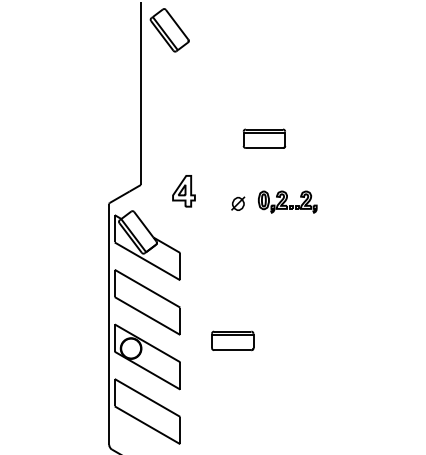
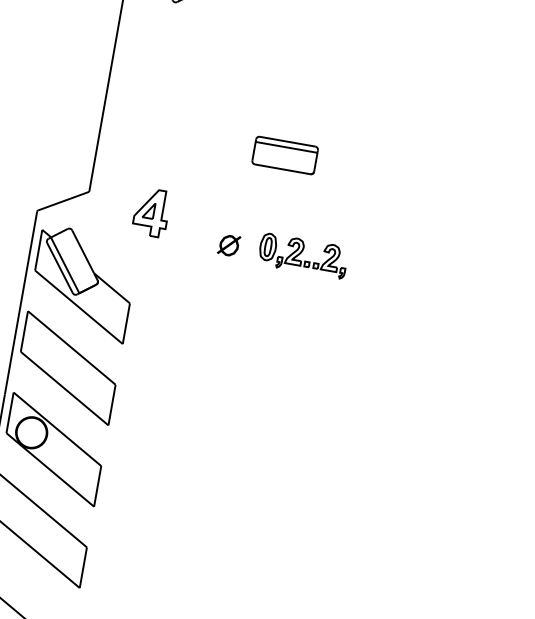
part: (232, 340) -> (184, 447), removed

